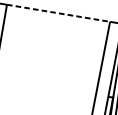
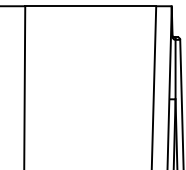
line: (59, 13) -> (91, 6), dashed -> solid

